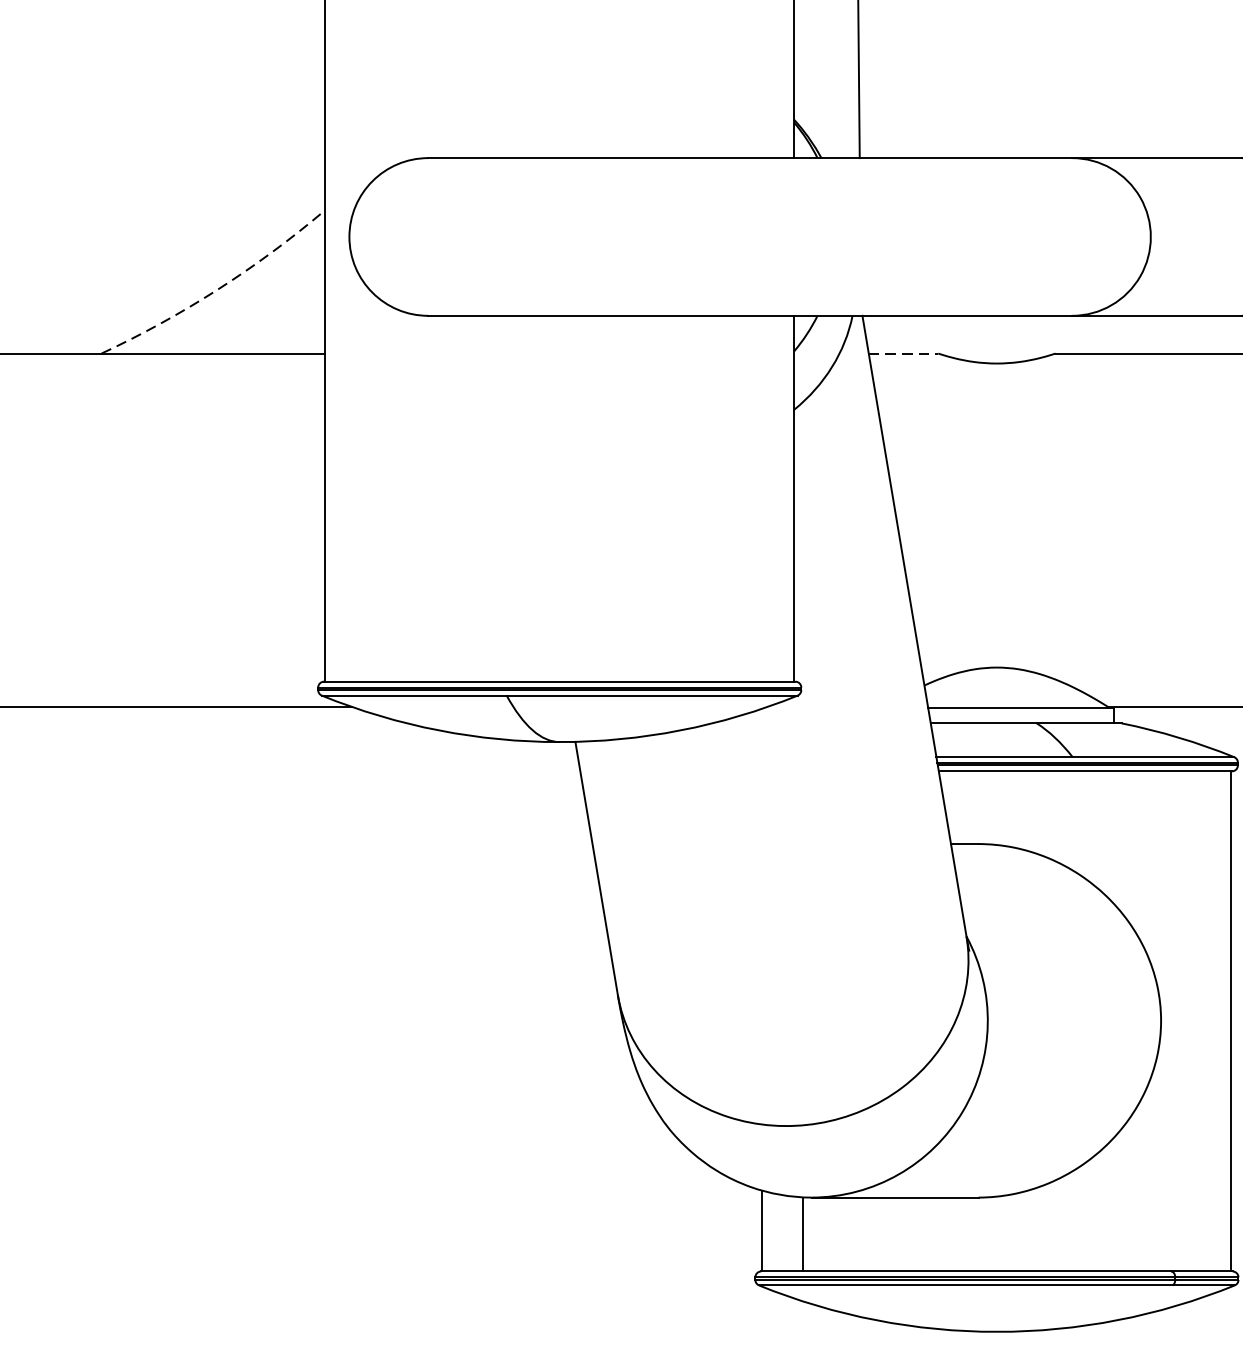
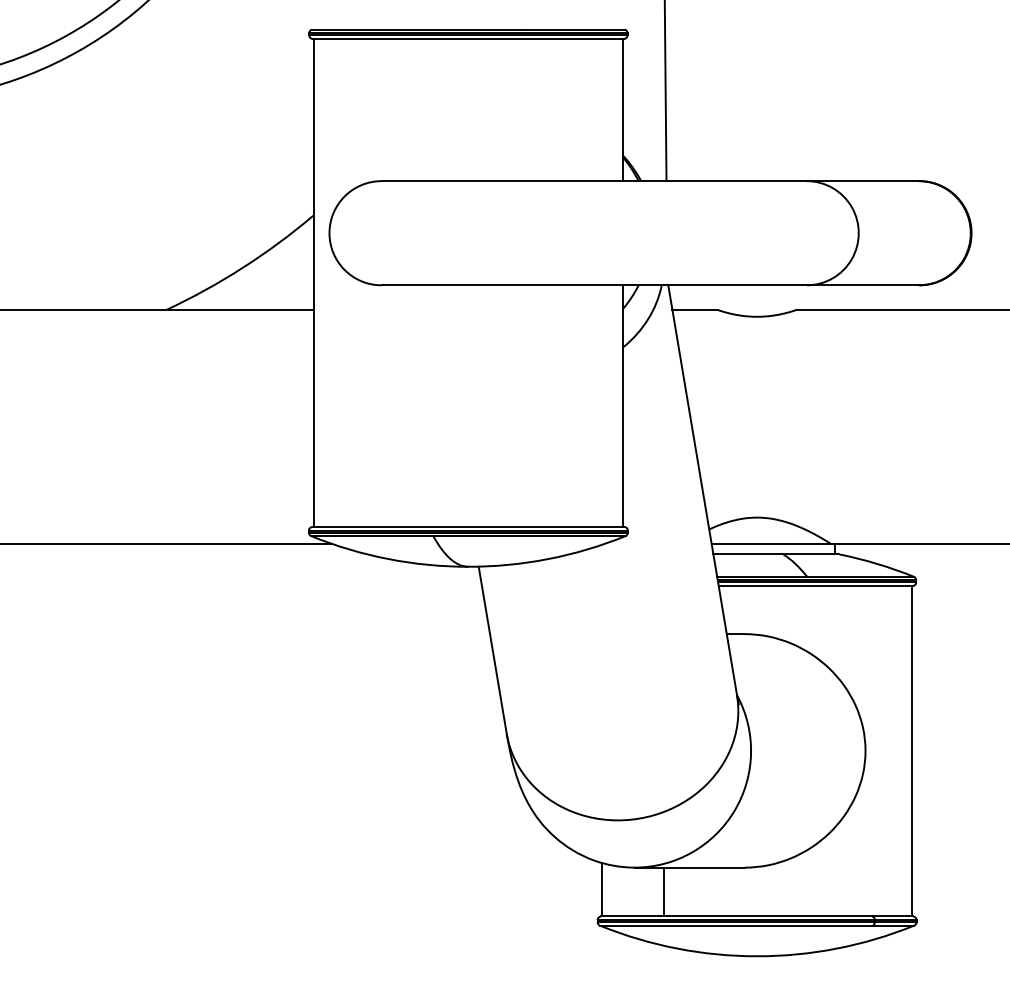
arc: (217, 288) -> (242, 267), dashed -> solid
line: (903, 353) -> (695, 310), dashed -> solid
line: (802, 1233) -> (663, 891), moved

